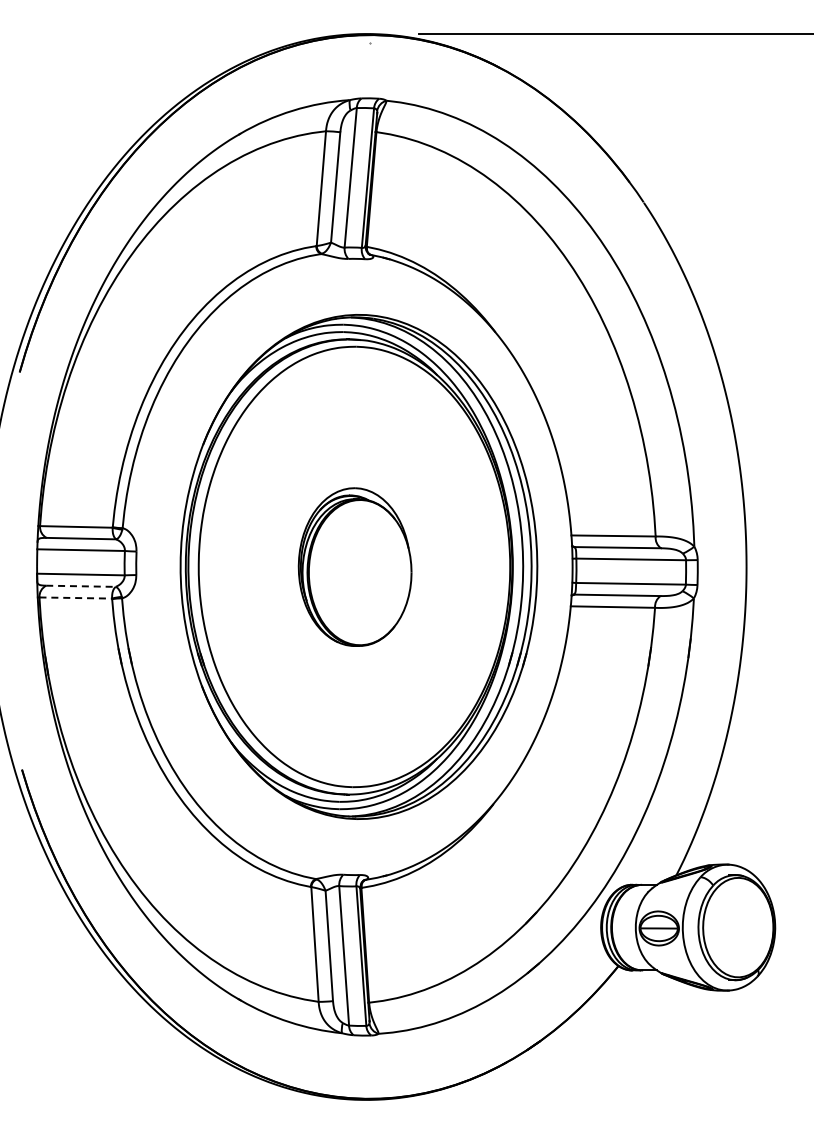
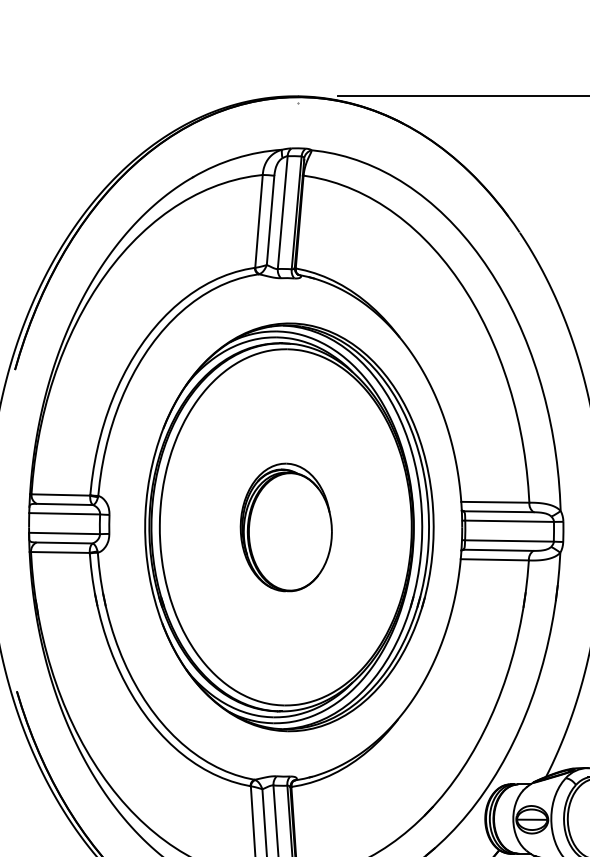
line: (80, 586) -> (64, 543), dashed -> solid
line: (76, 598) -> (60, 552), dashed -> solid

